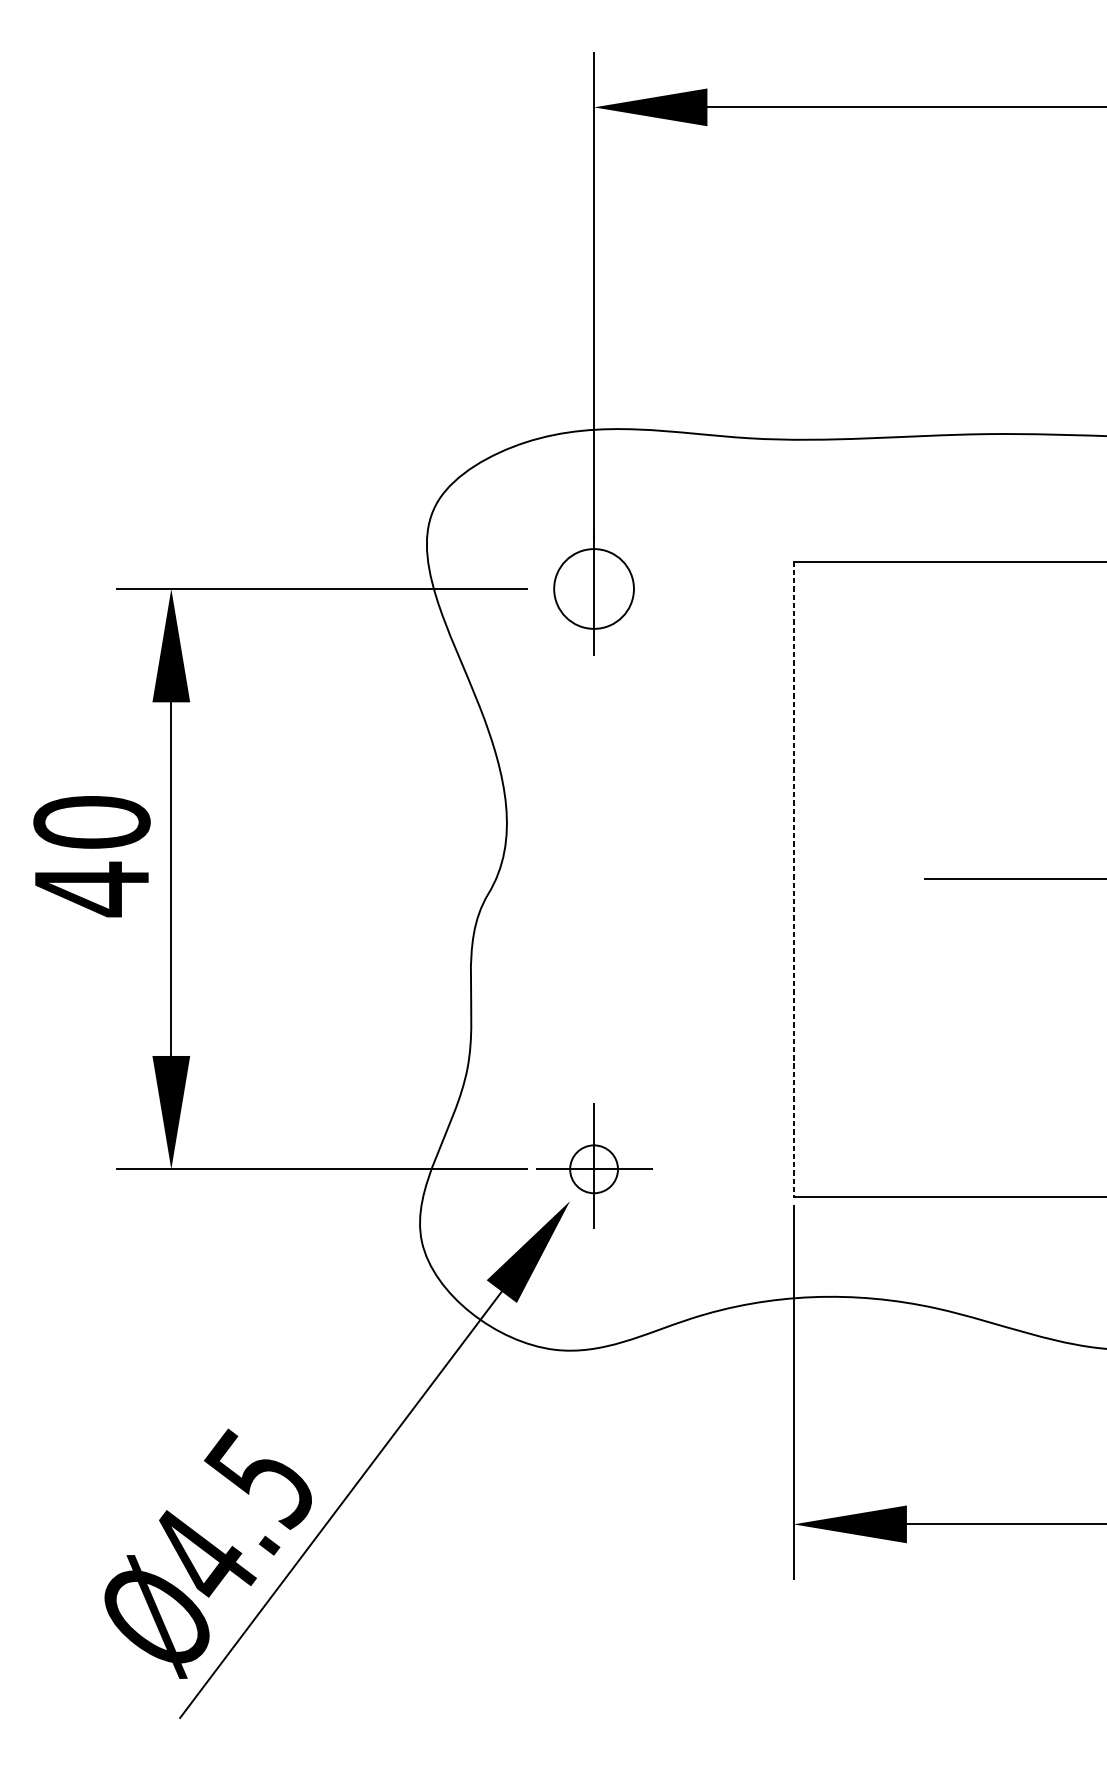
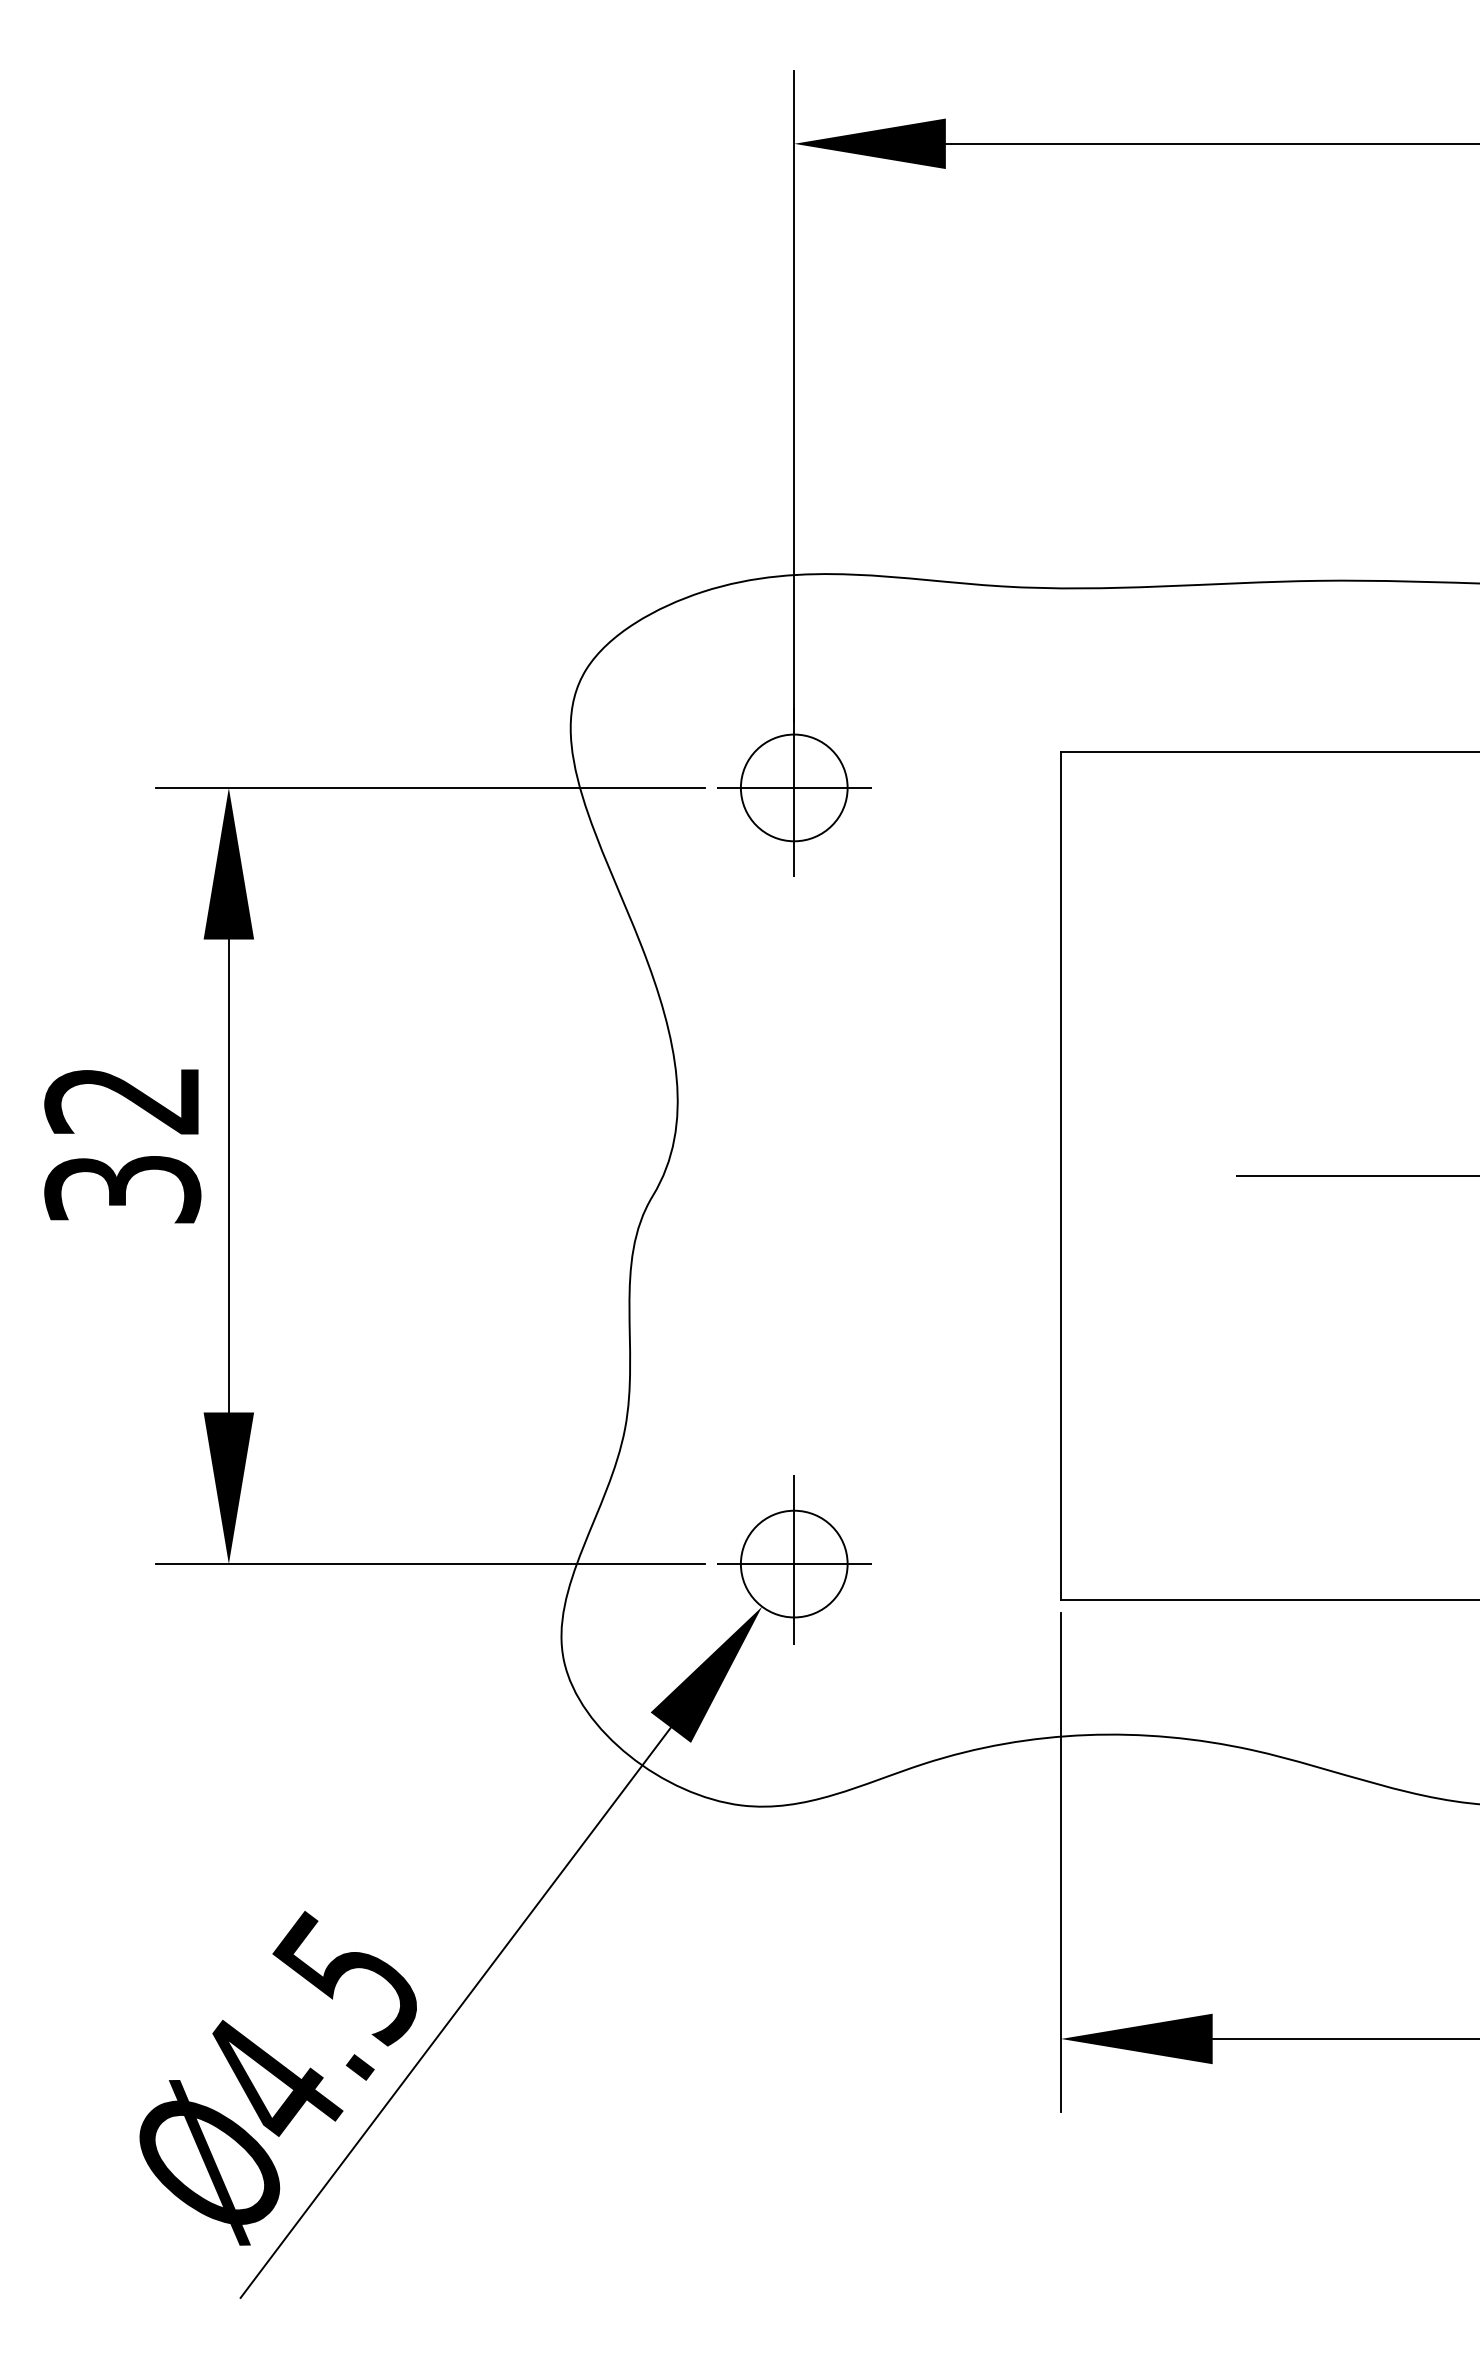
line: (594, 588) -> (794, 787), added
text: (91, 856) -> (122, 1145), 40 -> 32
line: (793, 879) -> (1061, 1176), dashed -> solid
circle: (593, 1168) -> (793, 1563), size x1.67

